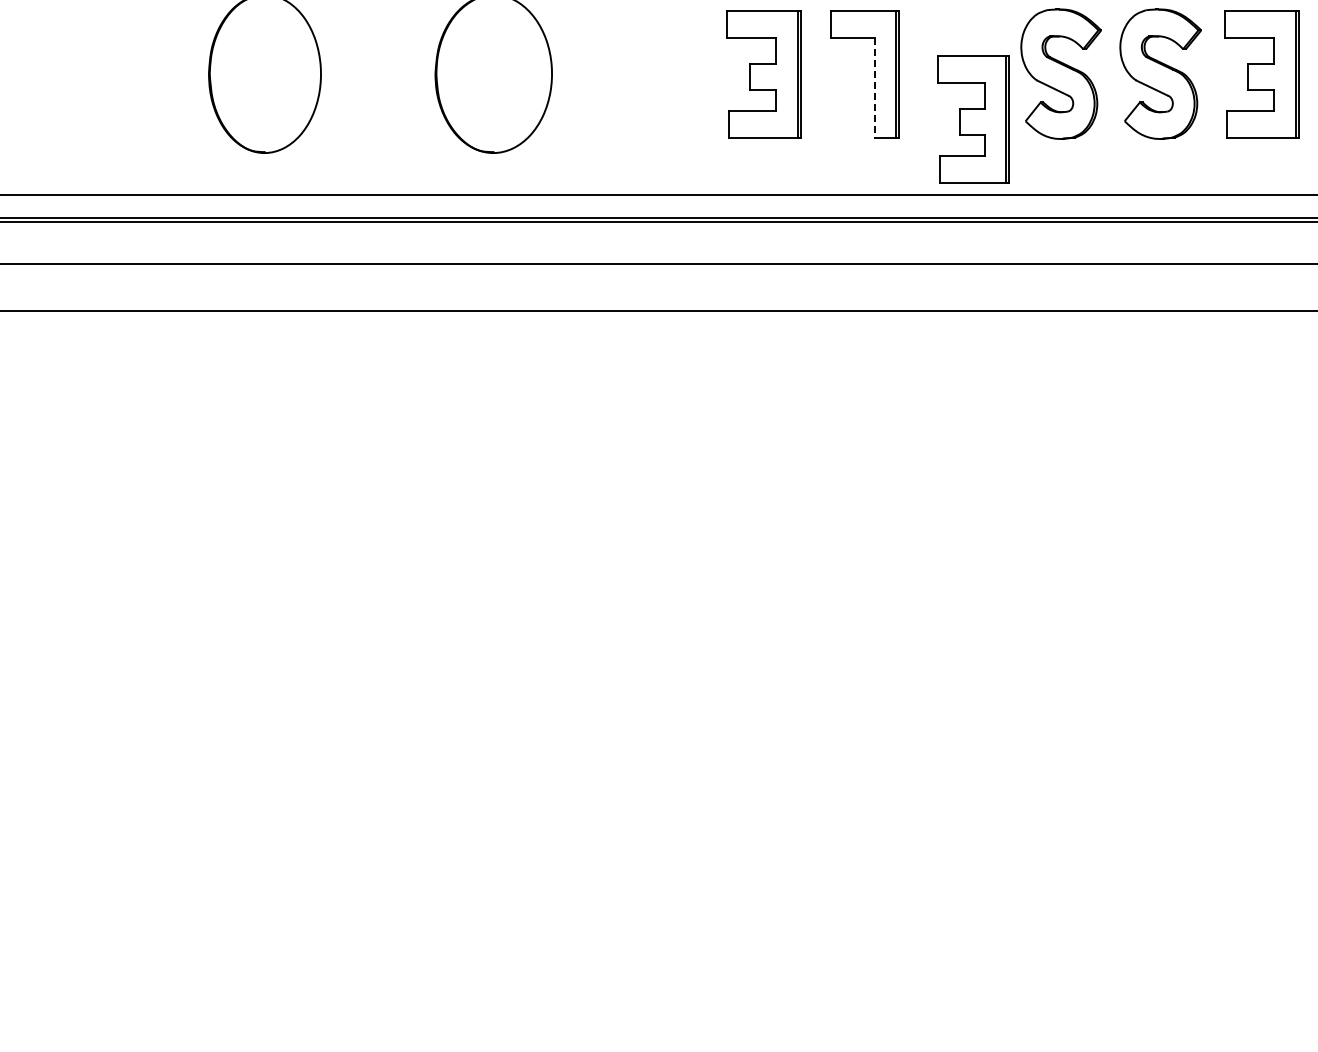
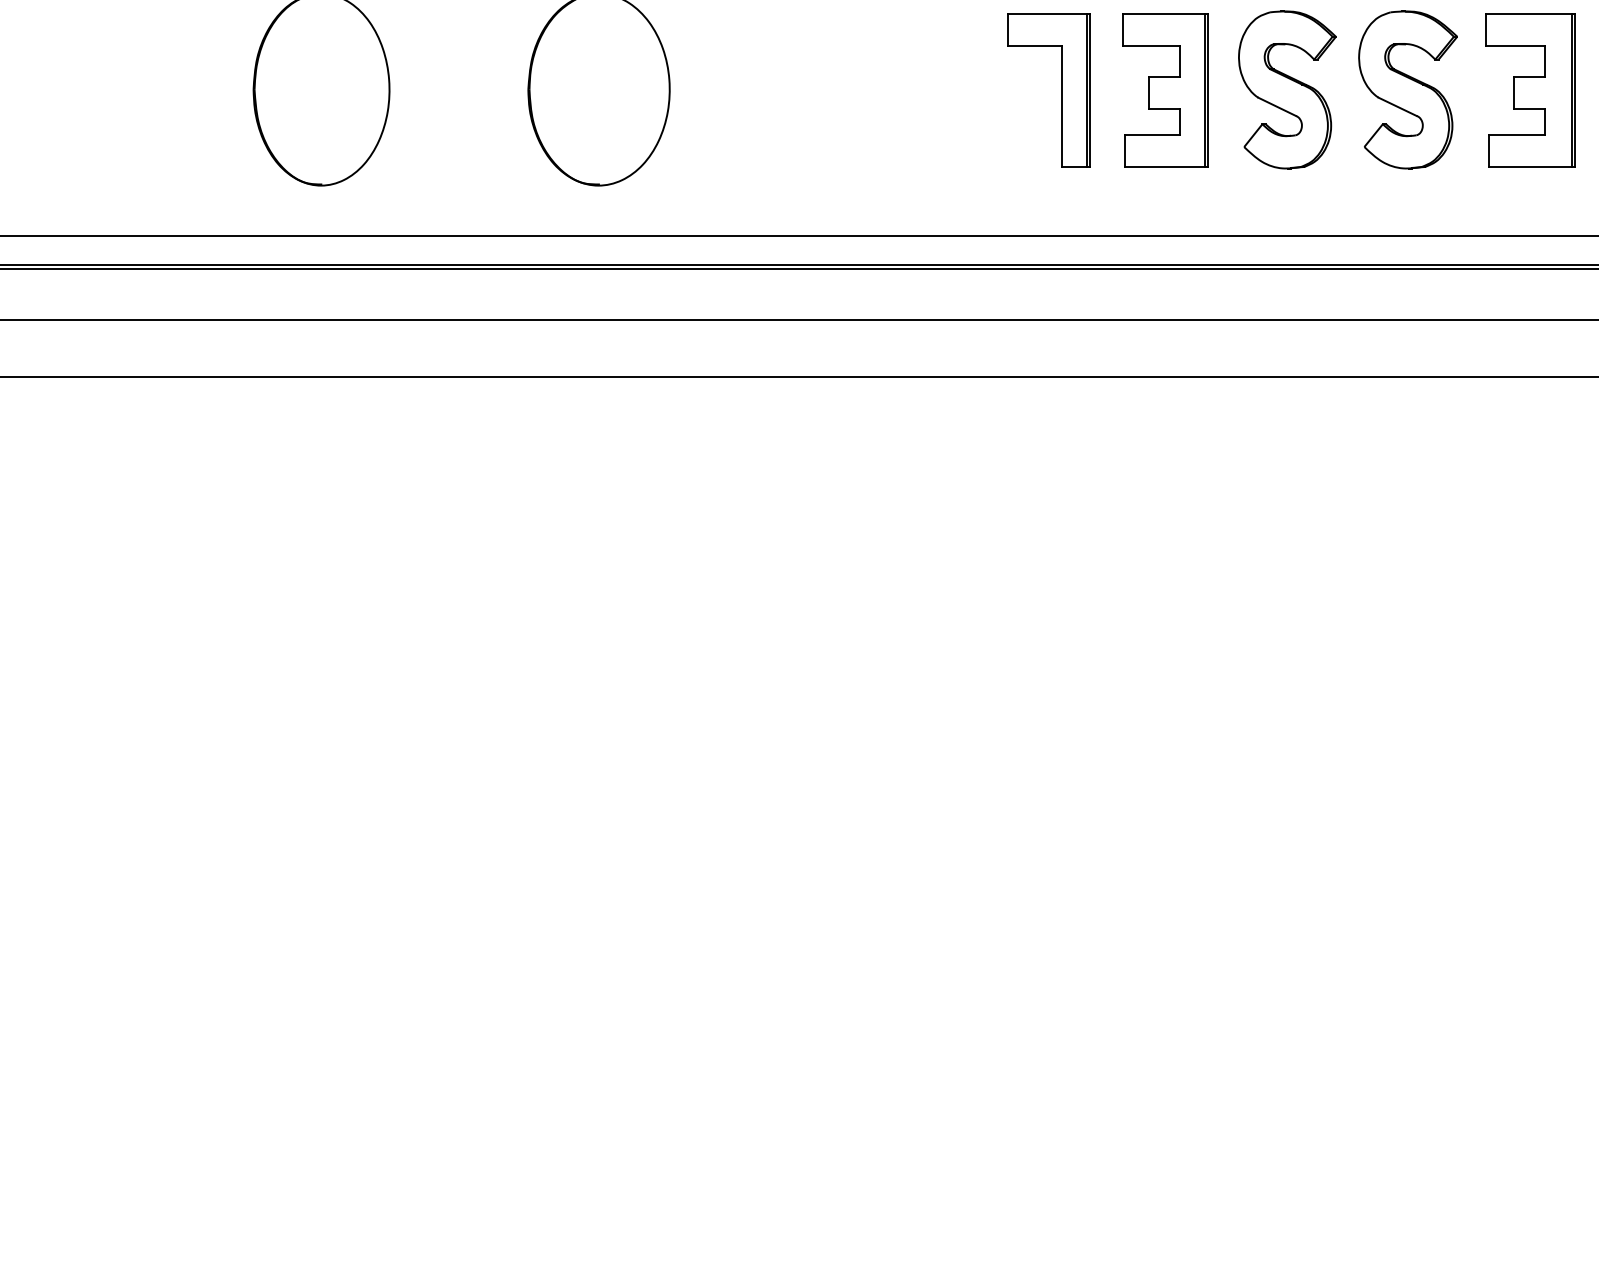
part: (763, 74) -> (926, 90), removed
line: (875, 87) -> (1062, 106), dashed -> solid
part: (973, 119) -> (1165, 90), moved

